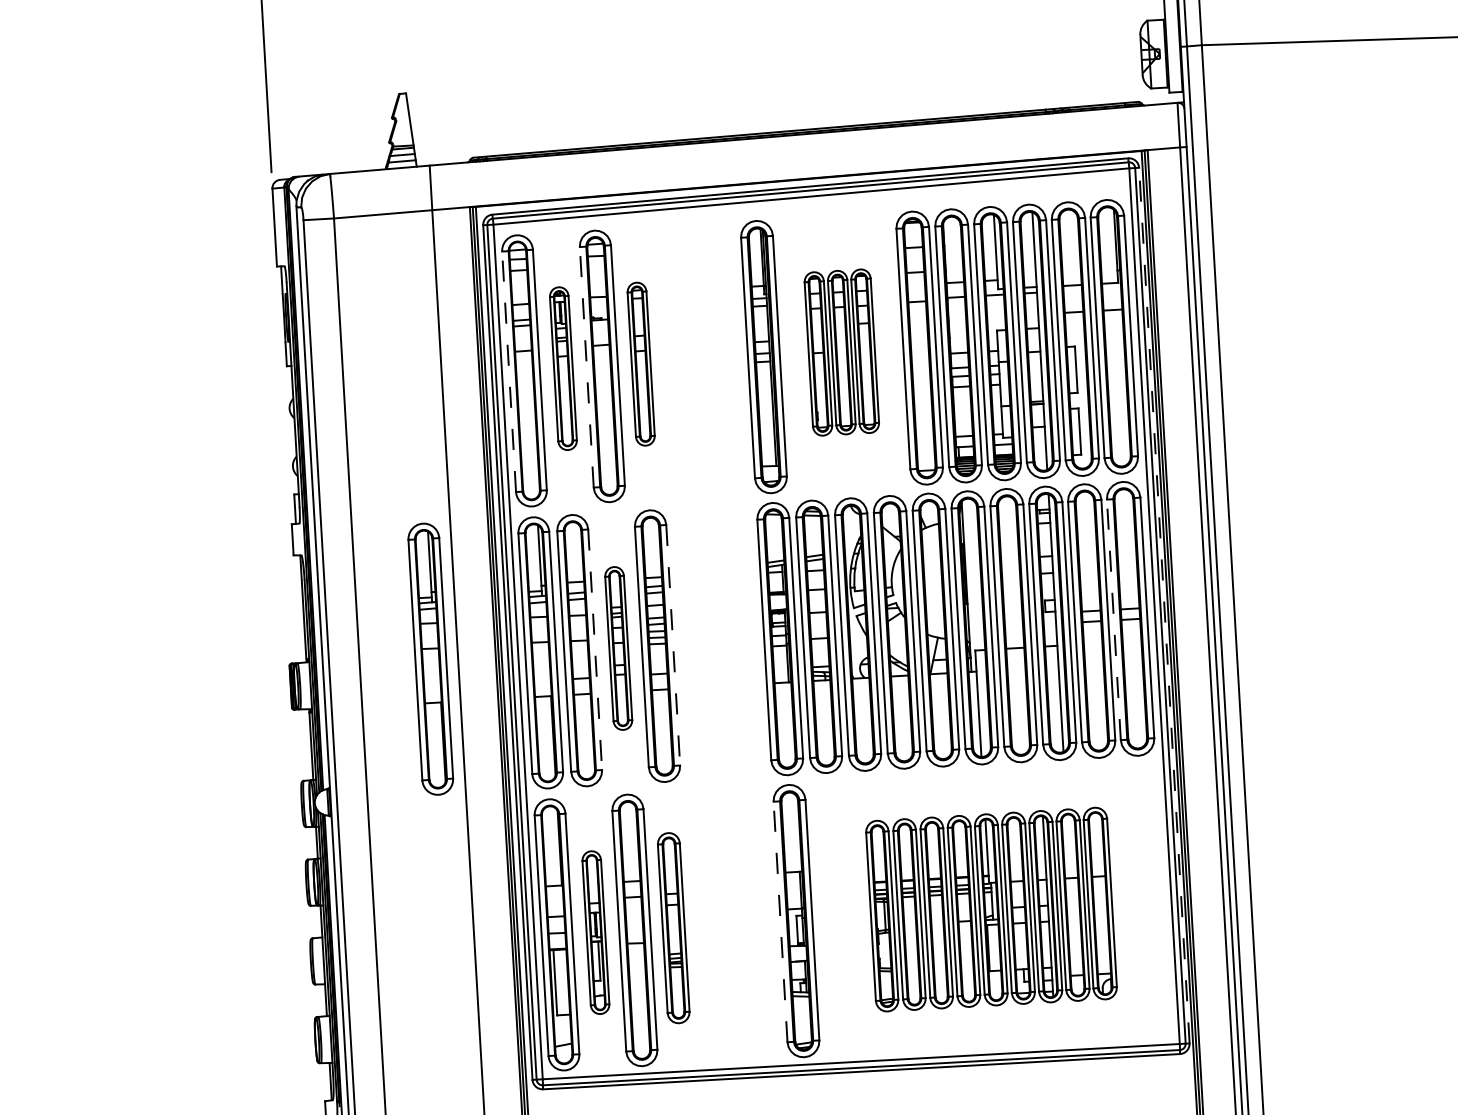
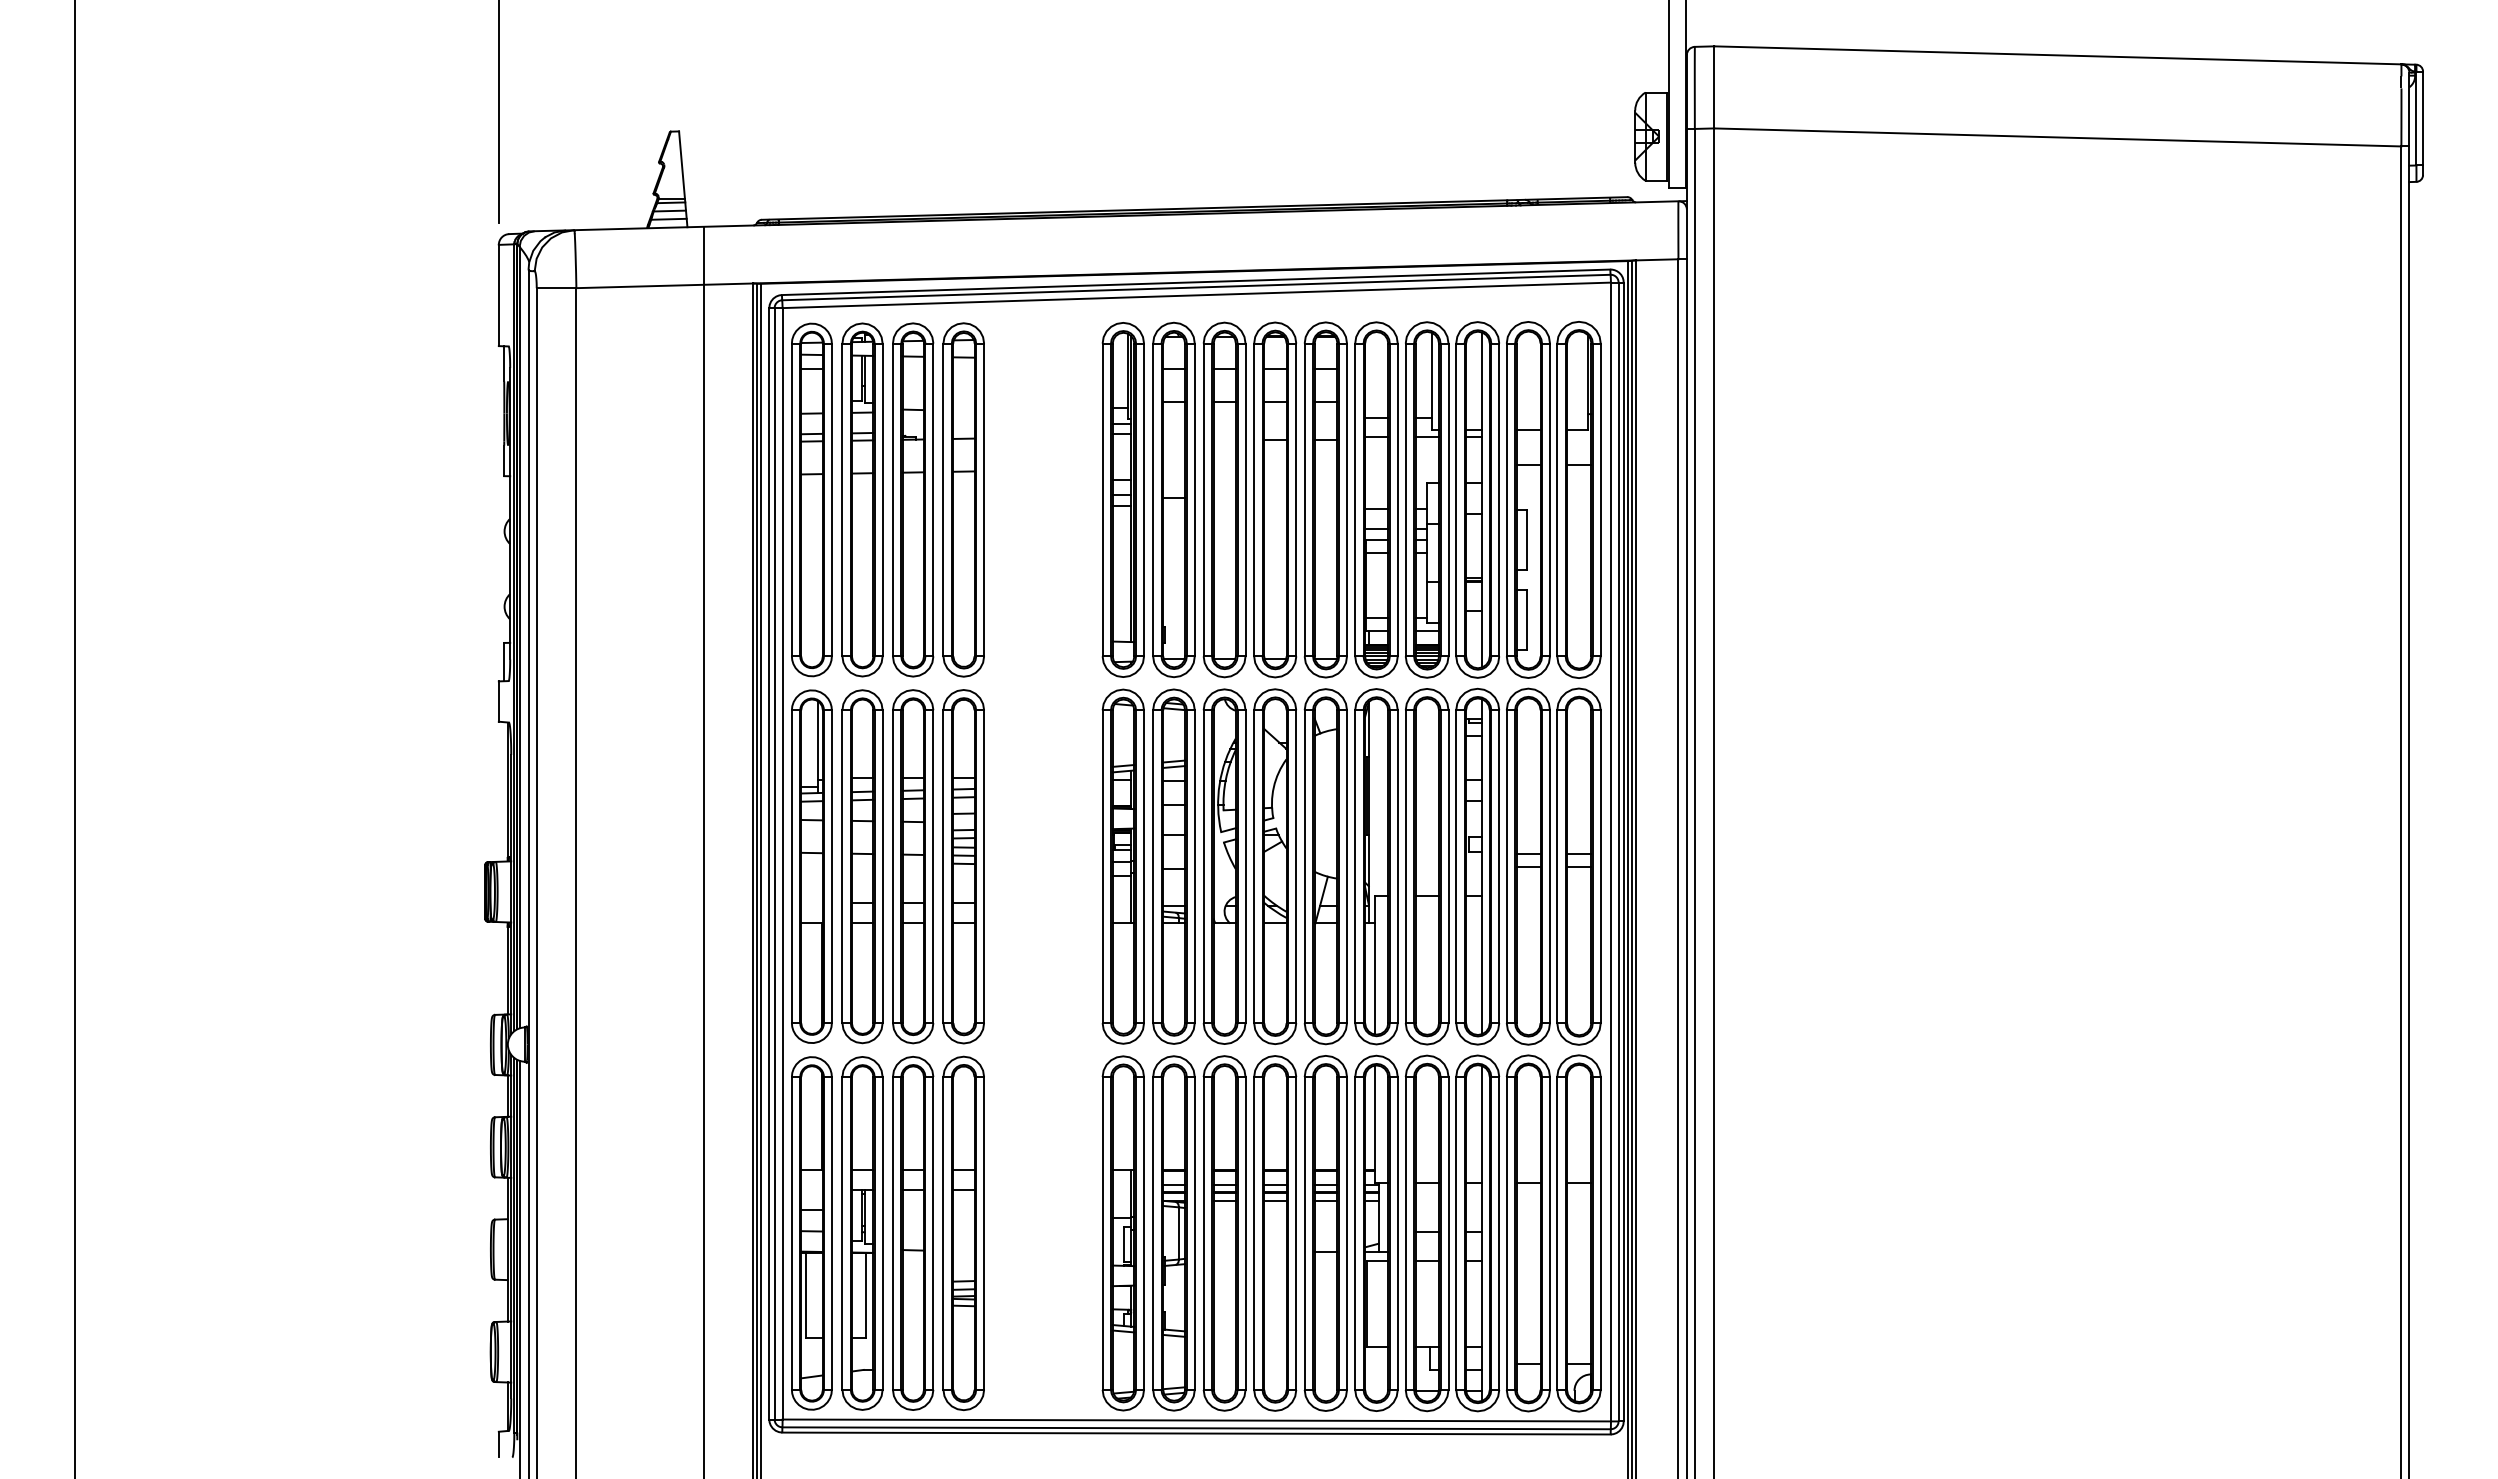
part: (841, 352) -> (1224, 499), size x1.67
part: (641, 363) -> (963, 499), size x1.67
line: (586, 366) -> (892, 499), dashed -> solid
part: (563, 368) -> (862, 499), size x1.67
line: (508, 371) -> (791, 499), dashed -> solid
line: (1164, 605) -> (1623, 851), dashed -> solid
line: (1114, 619) -> (1557, 866), dashed -> solid
line: (673, 645) -> (984, 867), dashed -> solid
part: (618, 648) -> (913, 866), size x1.67
line: (595, 650) -> (882, 867), dashed -> solid
part: (430, 659) -> (668, 866), removed
part: (991, 909) -> (1376, 1233), size x1.43
line: (780, 921) -> (1102, 1232), dashed -> solid
part: (673, 928) -> (963, 1233), size x1.43
part: (595, 932) -> (862, 1233), size x1.67

